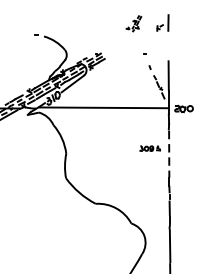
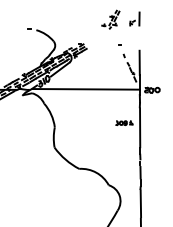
part: (133, 23) -> (110, 19), size x1.43
line: (169, 155) -> (140, 128), dashed -> solid

